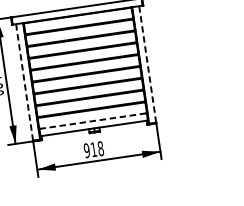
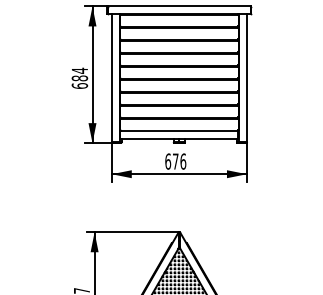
line: (147, 64) -> (246, 78), dashed -> solid
line: (24, 82) -> (111, 78), dashed -> solid
line: (92, 121) -> (178, 130), dashed -> solid
text: (93, 149) -> (175, 161), 918 -> 676

